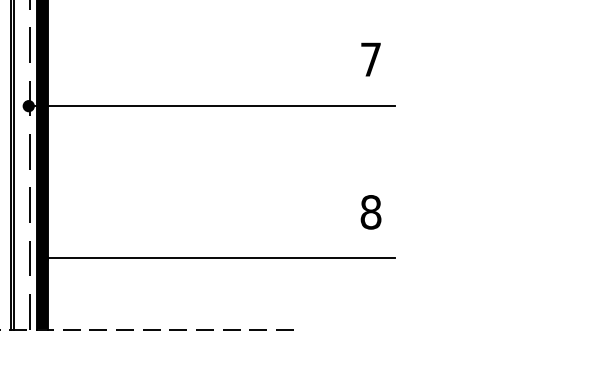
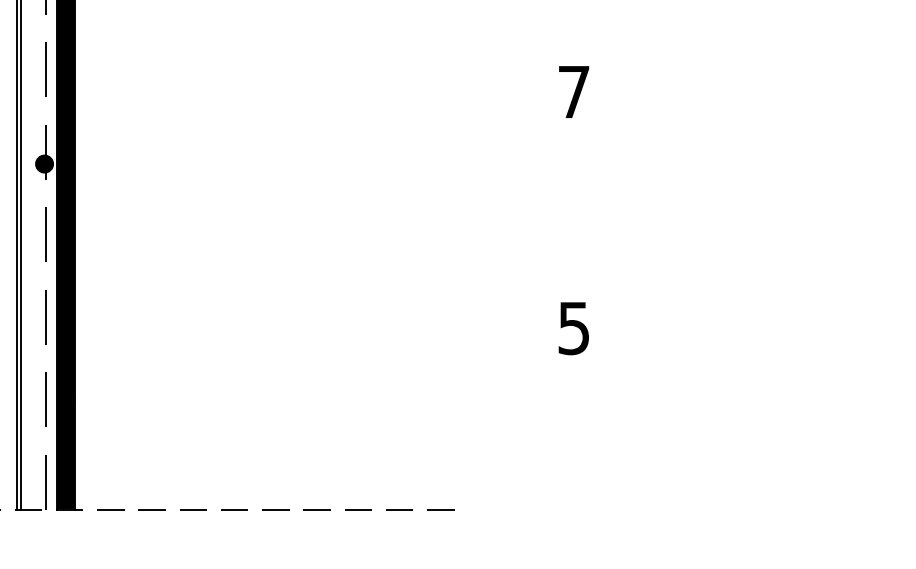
line: (210, 105) -> (325, 163), removed
text: (370, 212) -> (573, 328), 8 -> 5
line: (218, 258) -> (338, 399), removed

